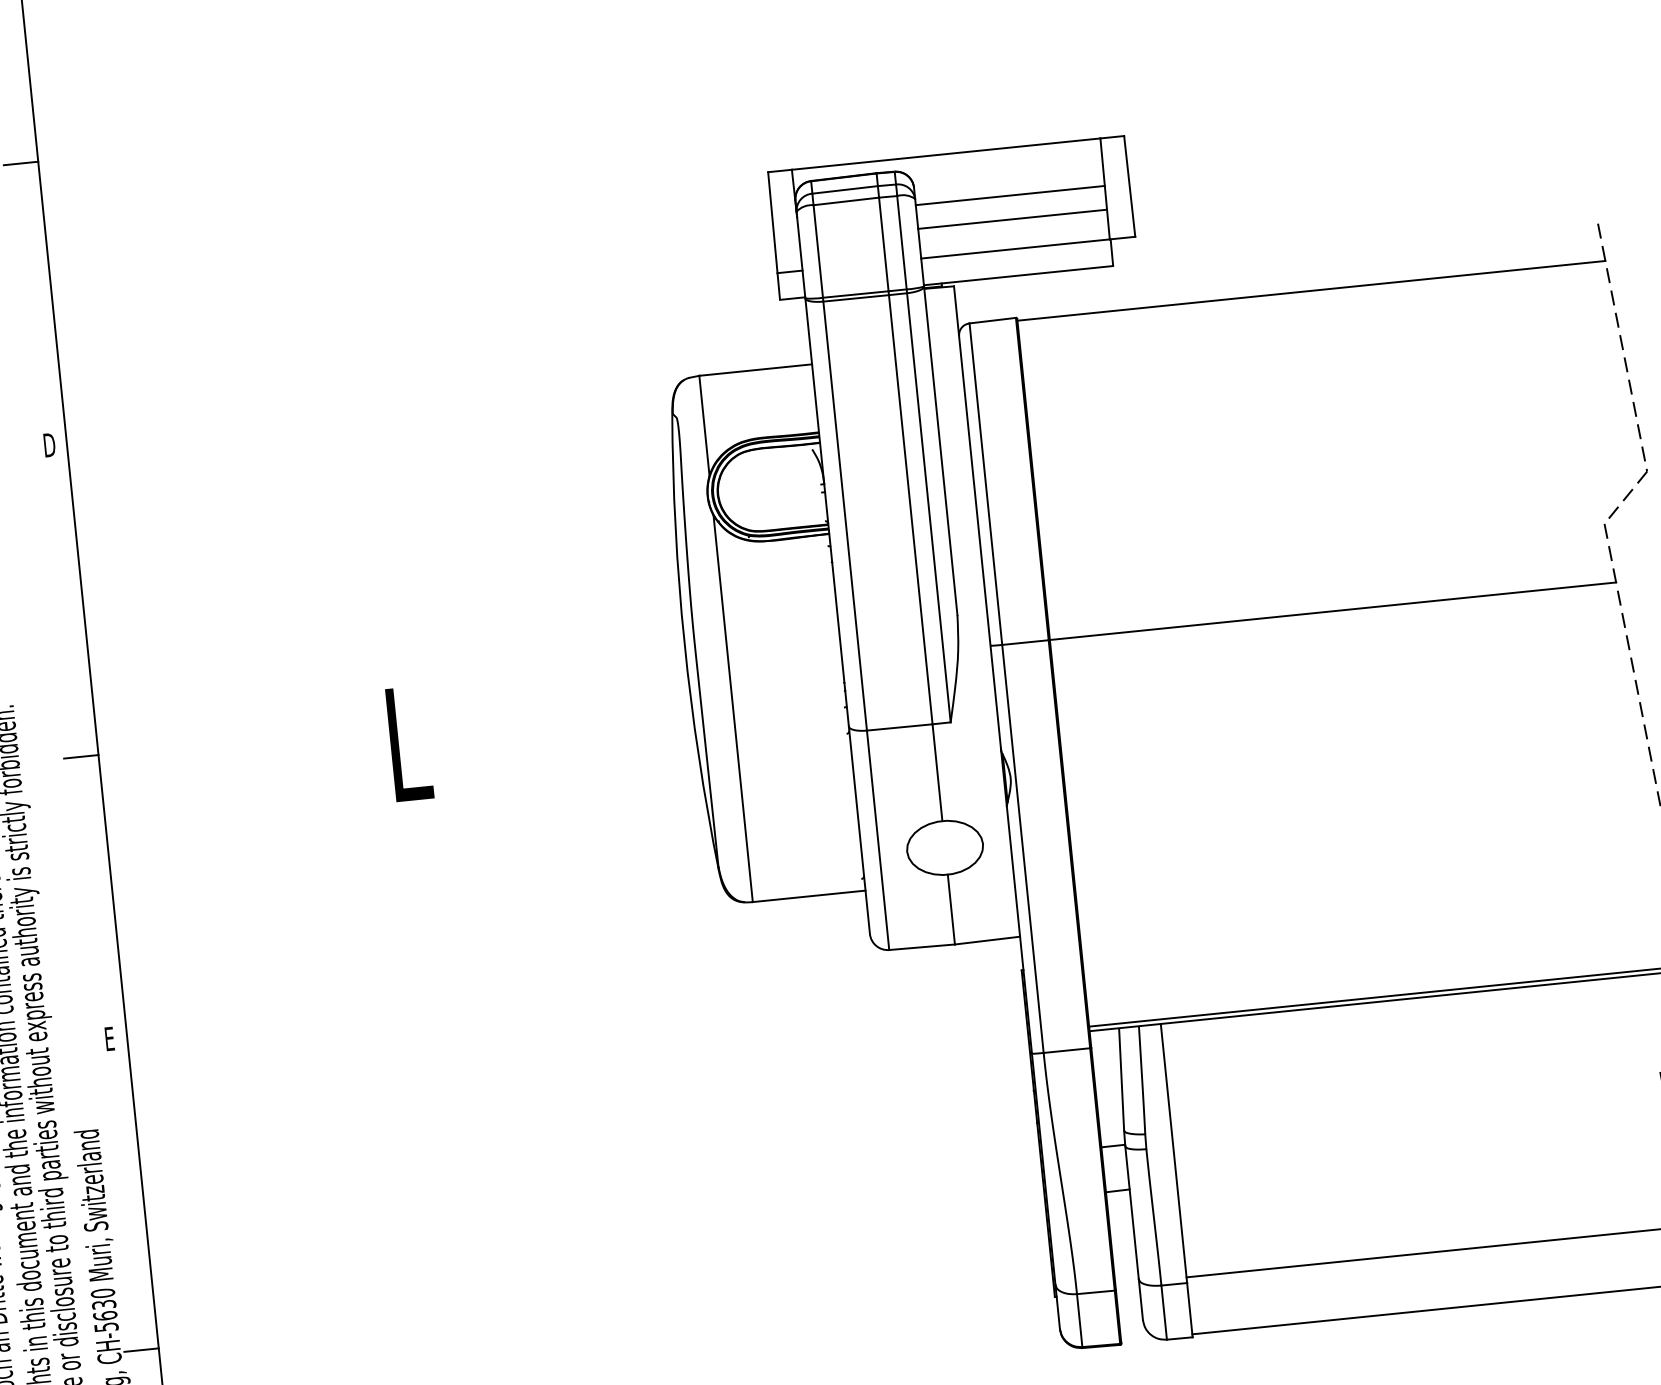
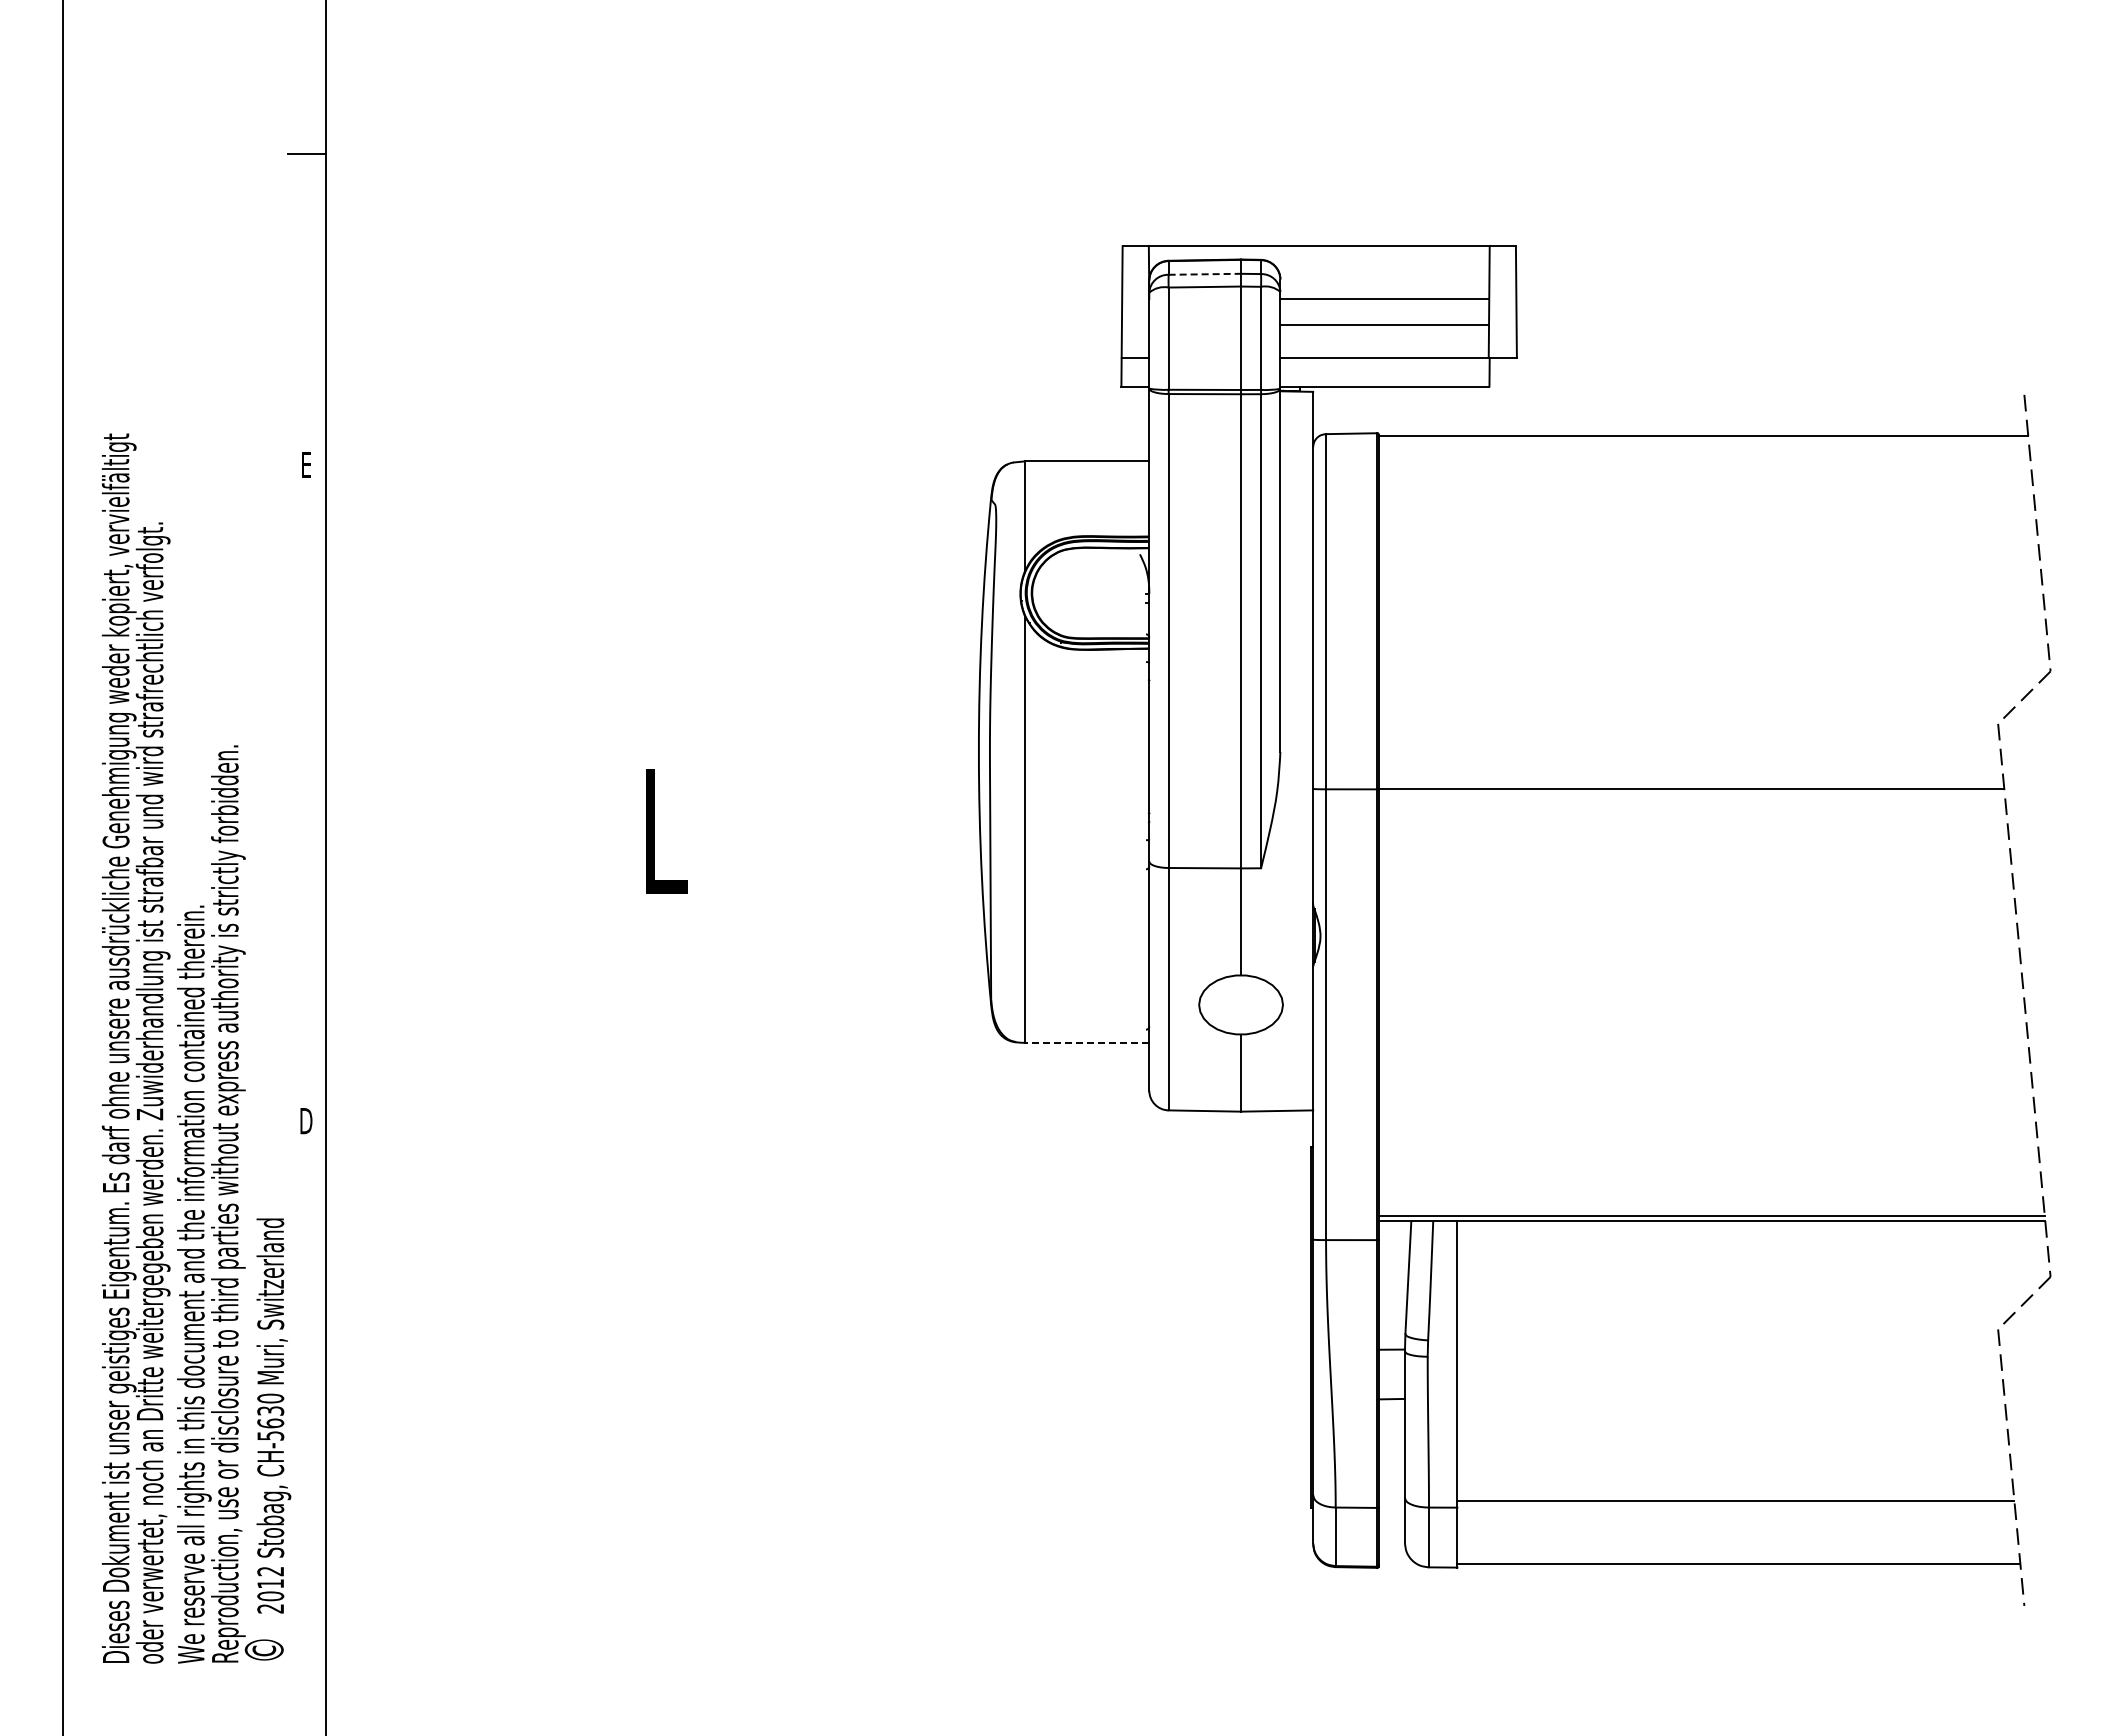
line: (845, 190) -> (1205, 274), solid -> dashed
text: (49, 445) -> (306, 465), D -> E
line: (81, 756) -> (306, 809), removed
line: (808, 896) -> (1086, 1042), solid -> dashed
text: (109, 1039) -> (306, 1121), E -> D
line: (141, 1349) -> (306, 1464), removed

